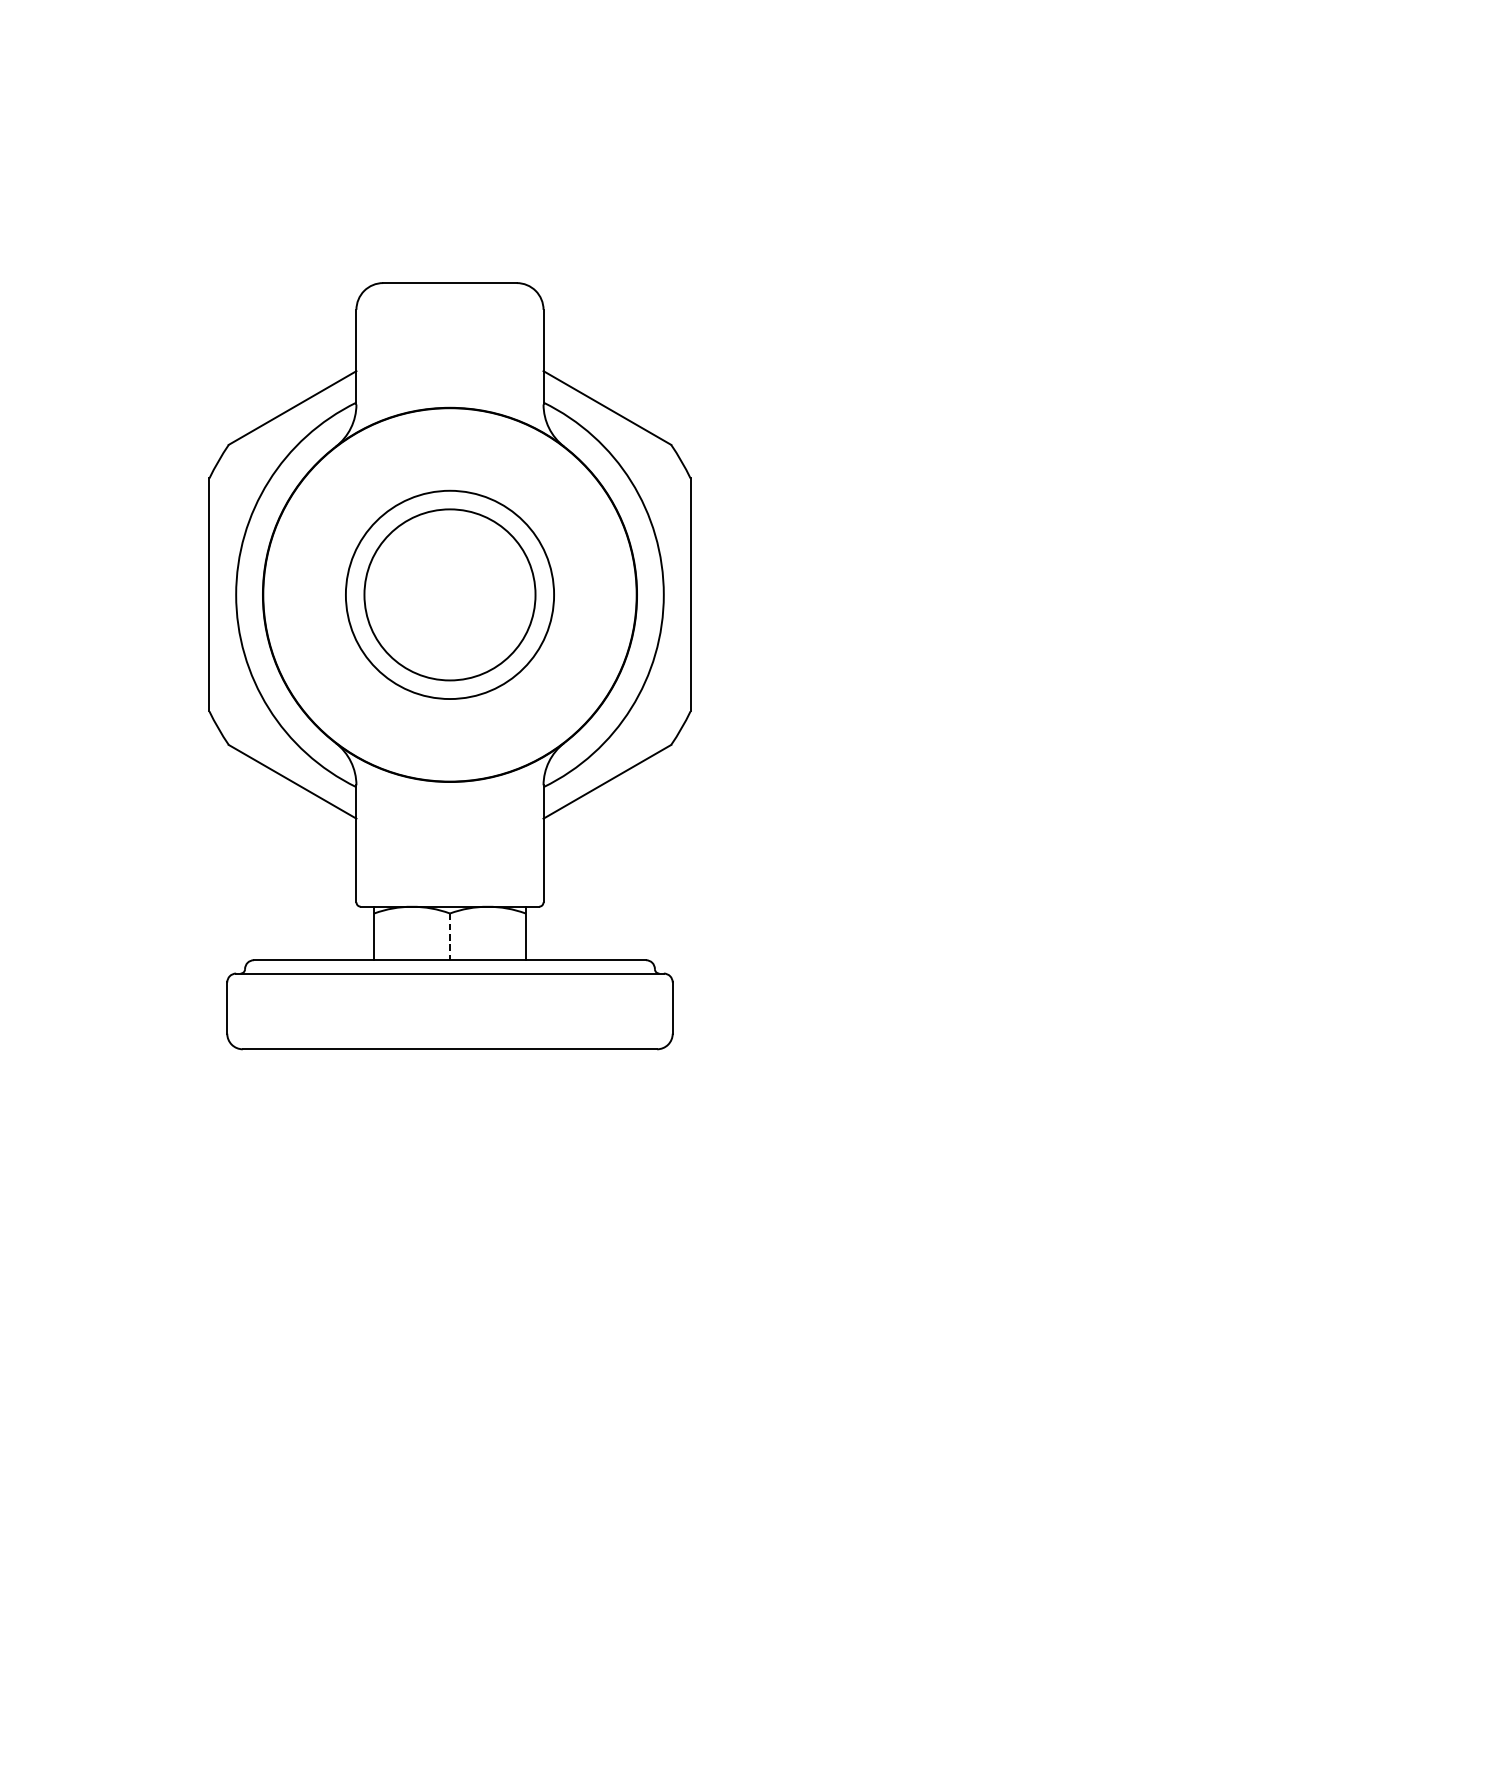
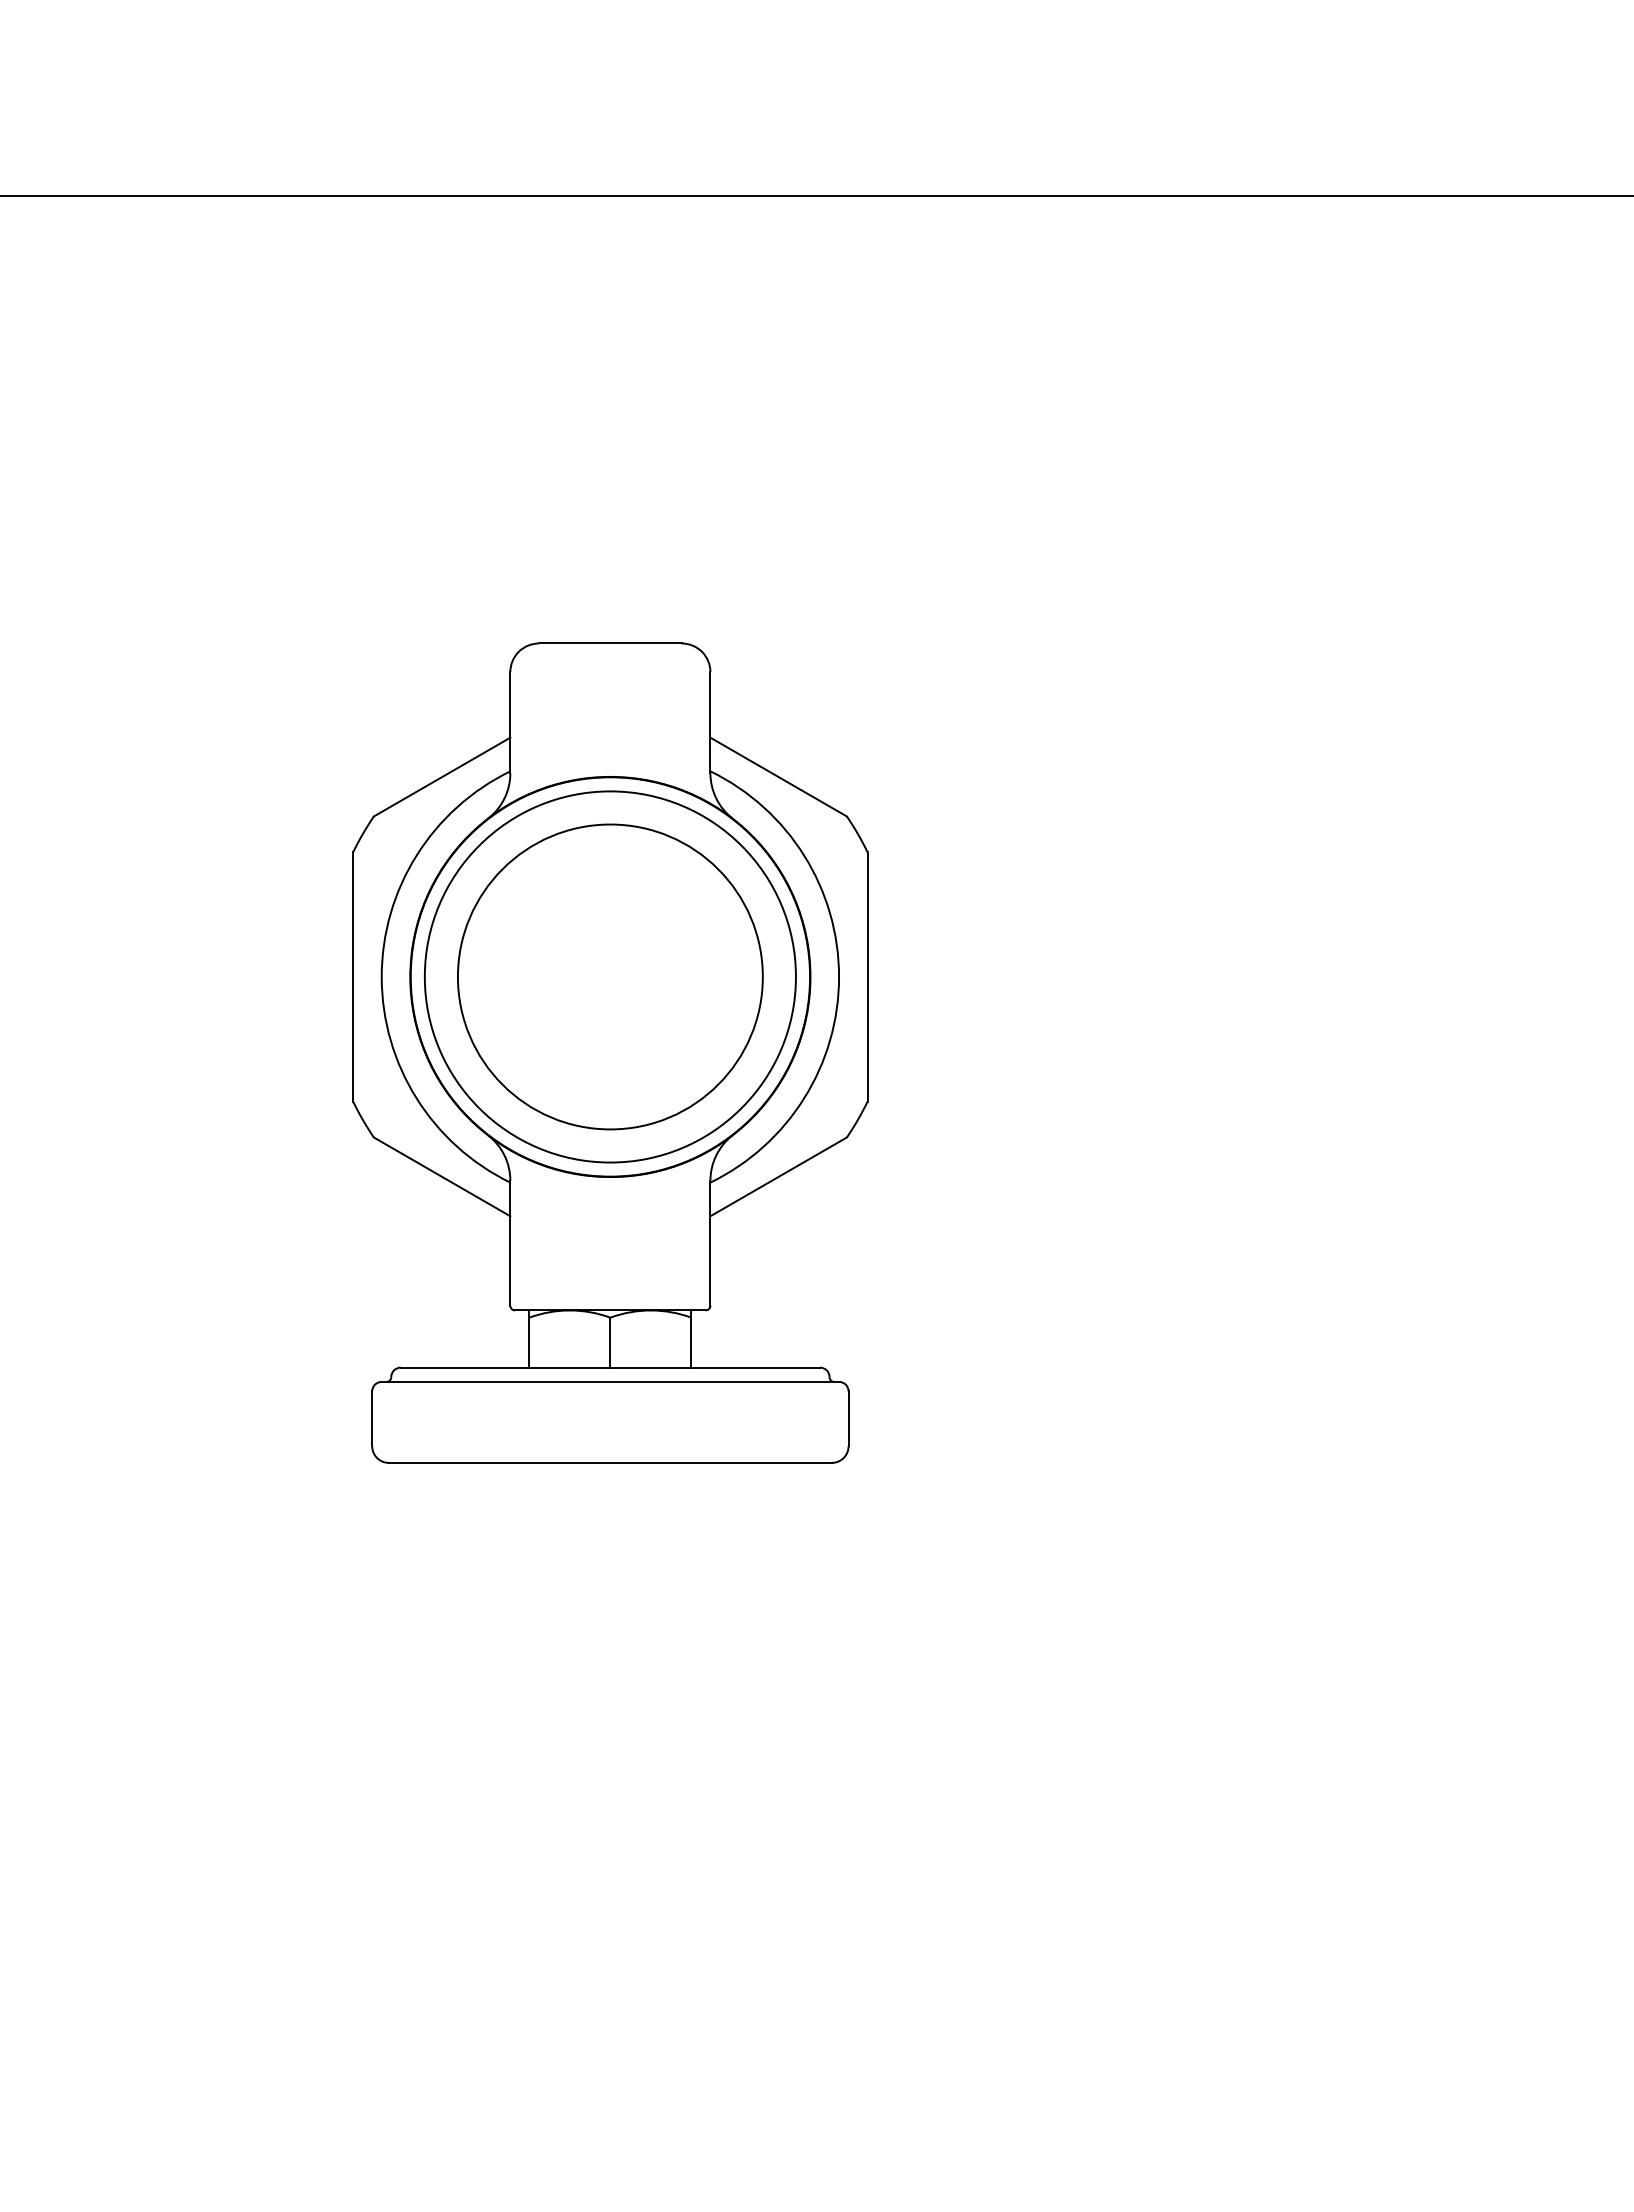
circle: (449, 594) -> (609, 976), size x1.67
circle: (449, 594) -> (609, 976), size x1.67
line: (450, 936) -> (610, 1342), dashed -> solid

